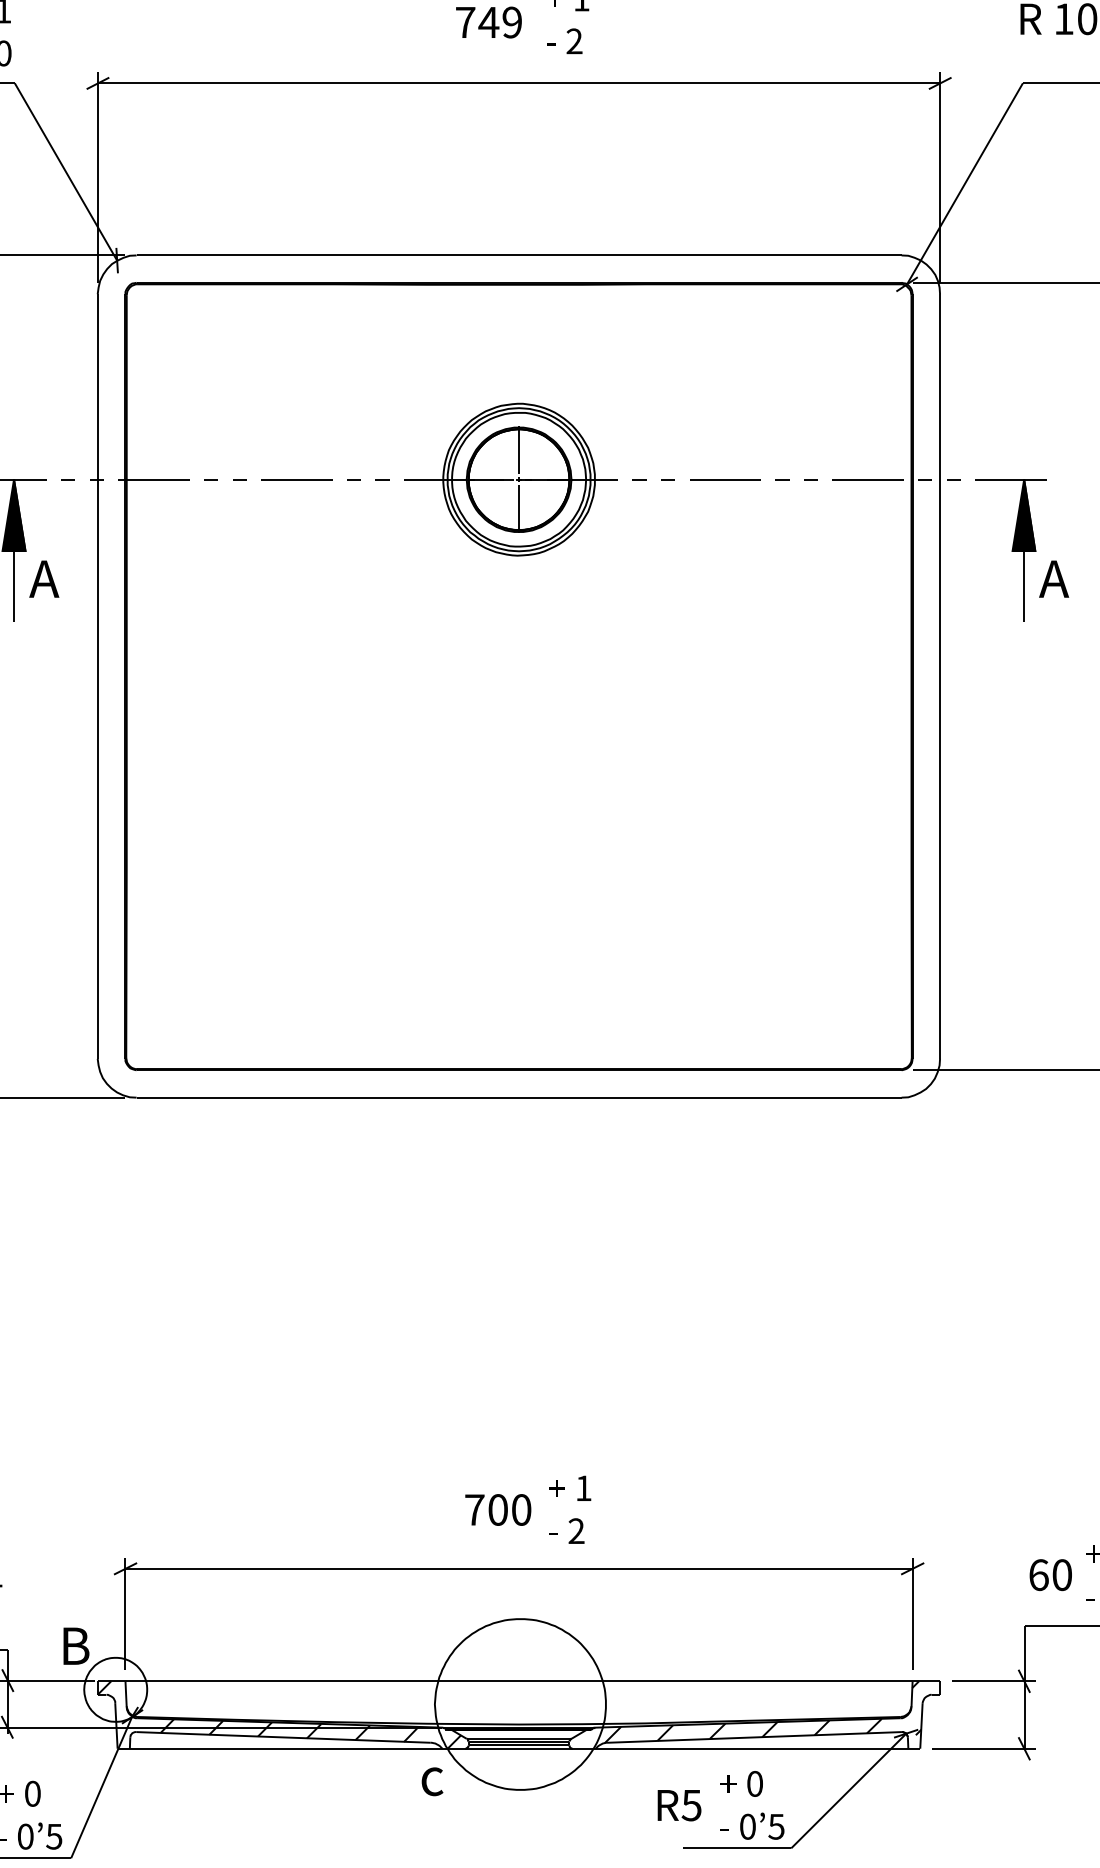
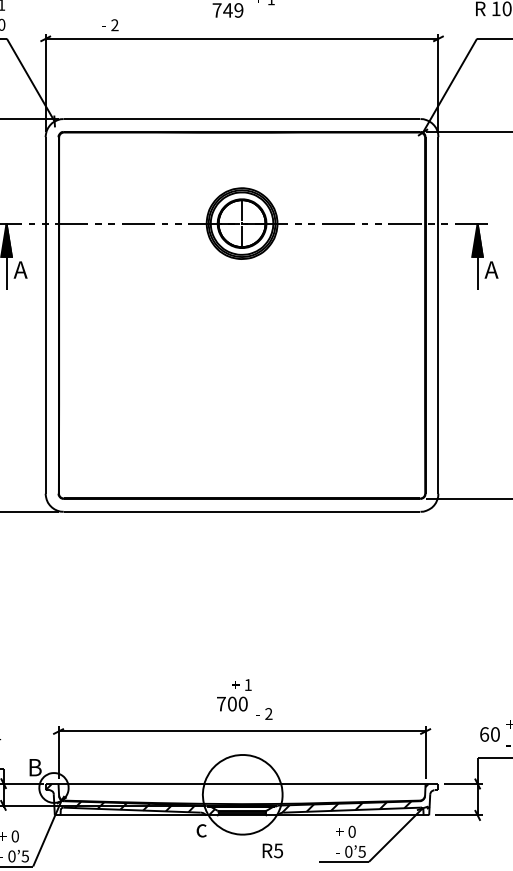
text: (565, 41) -> (110, 25), moved
text: (569, 1487) -> (241, 684), moved
text: (678, 1804) -> (272, 850), moved

